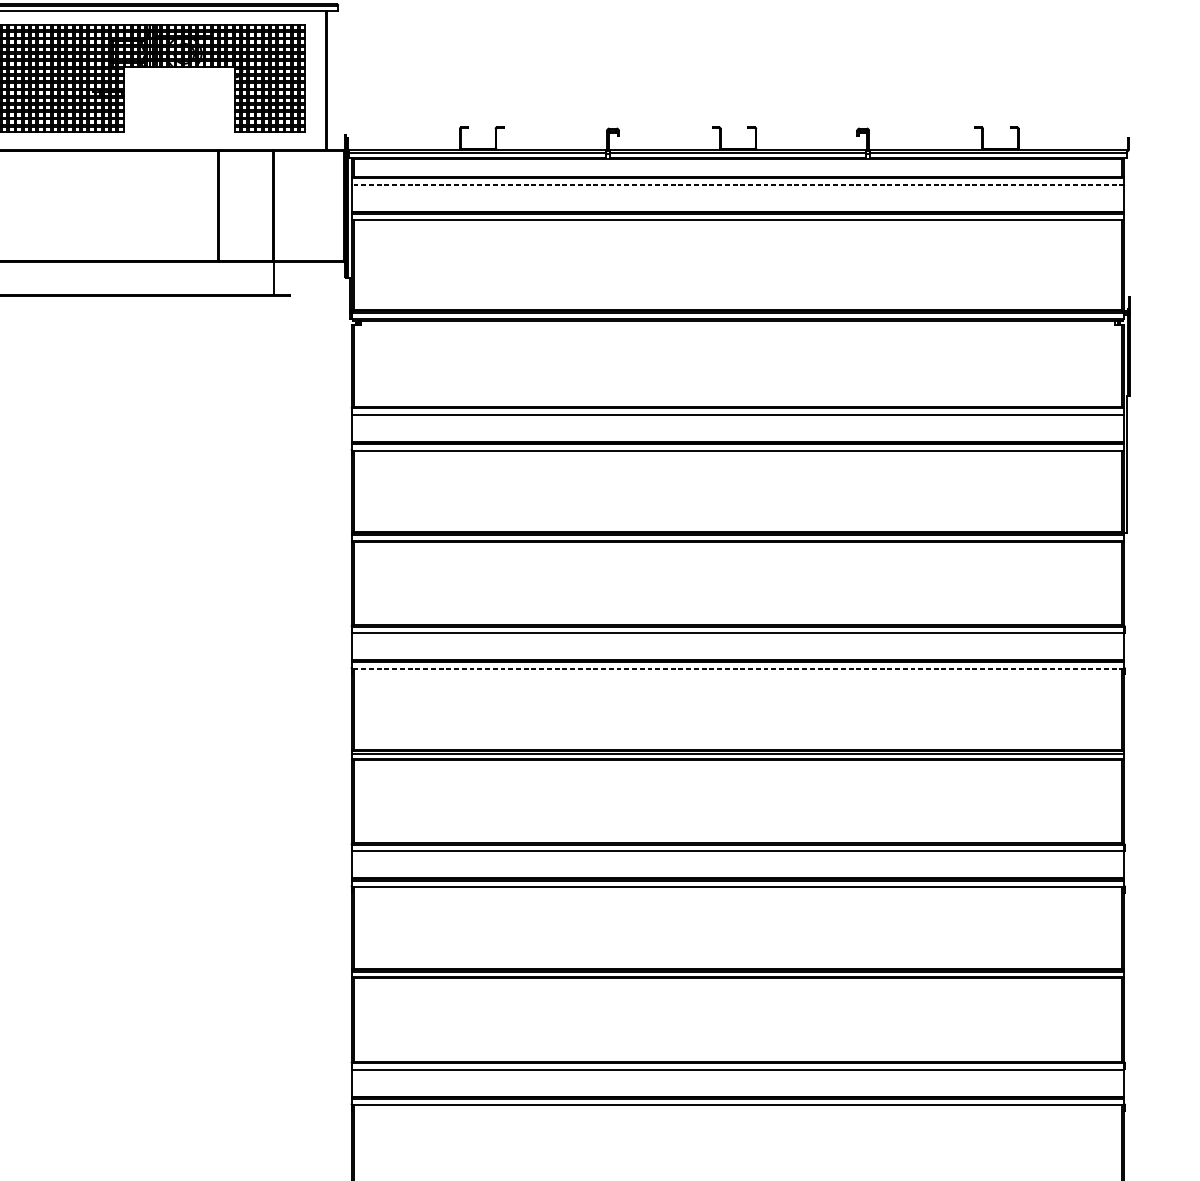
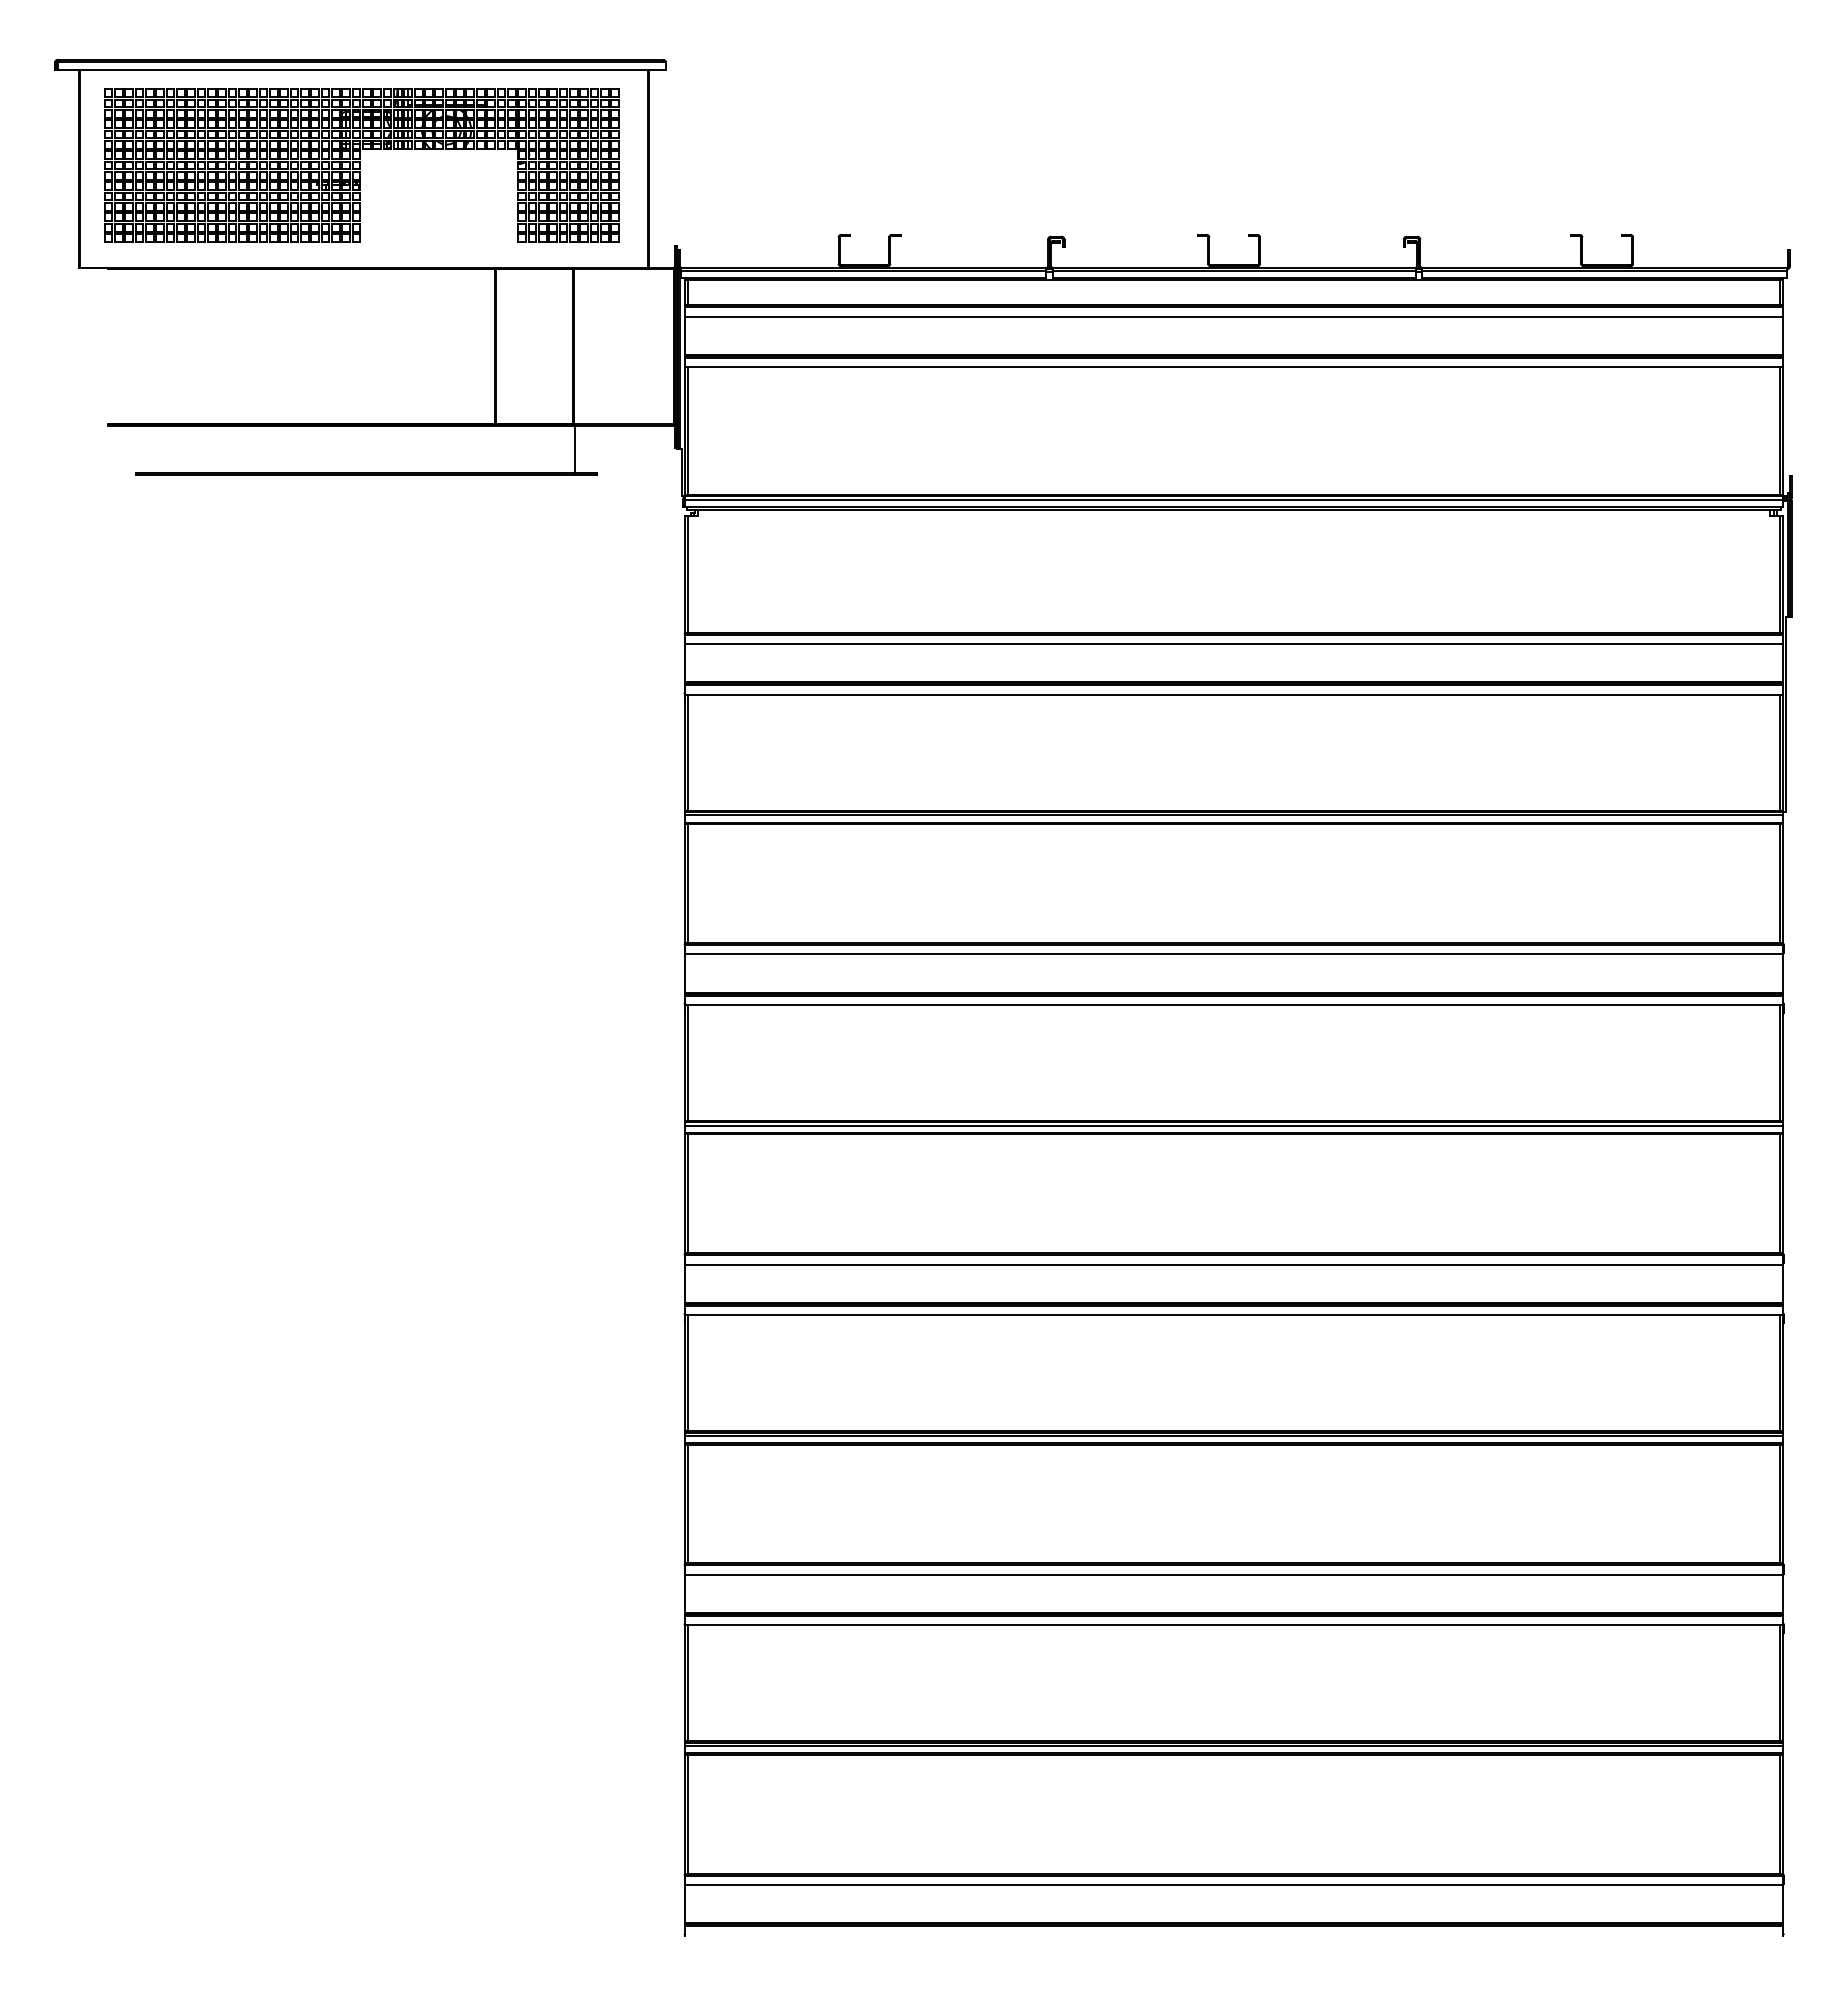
line: (737, 184) -> (1233, 316), dashed -> solid
line: (737, 668) -> (1233, 1004), dashed -> solid

